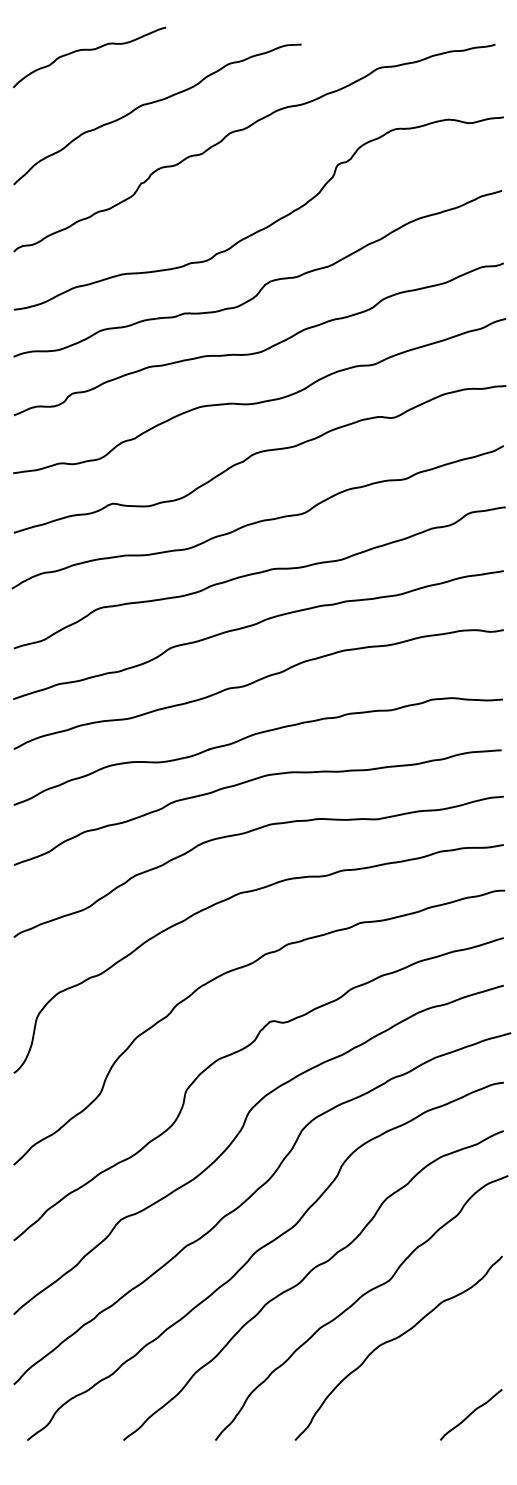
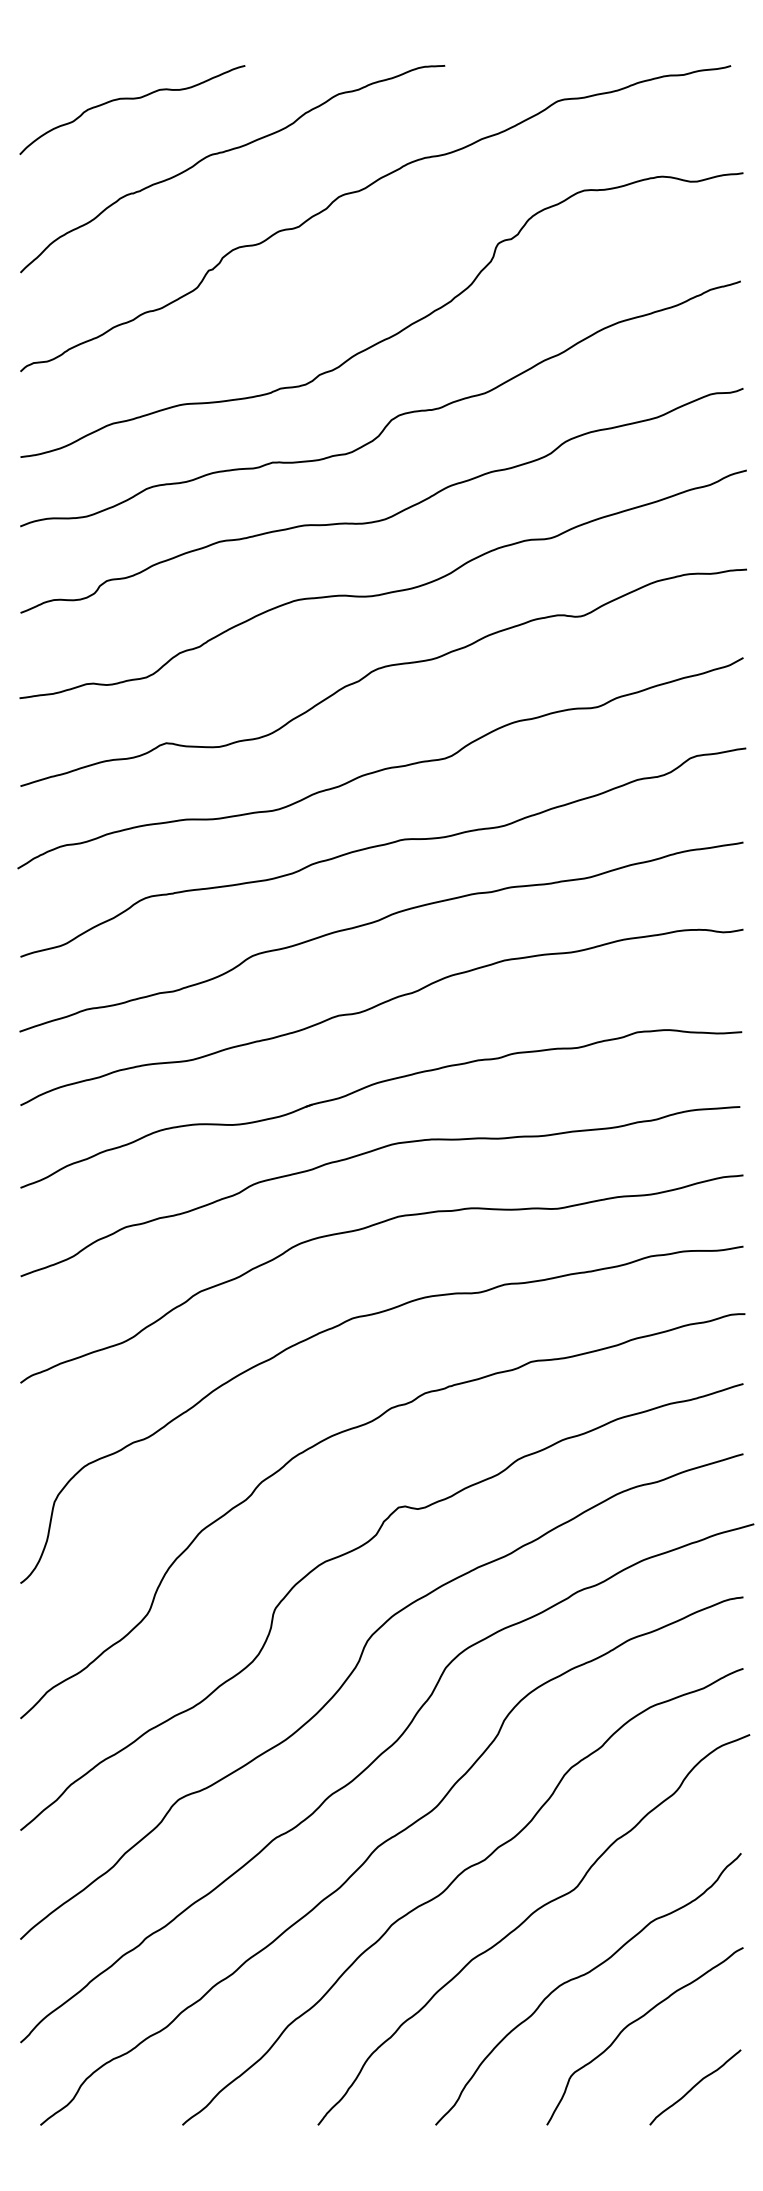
curve: (89, 50) -> (132, 99), moved
curve: (431, 1370) -> (636, 2021), added

